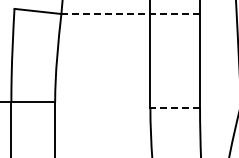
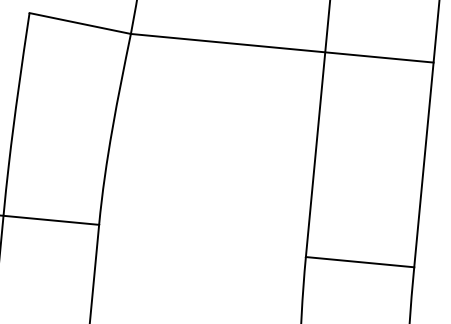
line: (130, 14) -> (281, 49), dashed -> solid
line: (175, 107) -> (360, 261), dashed -> solid

